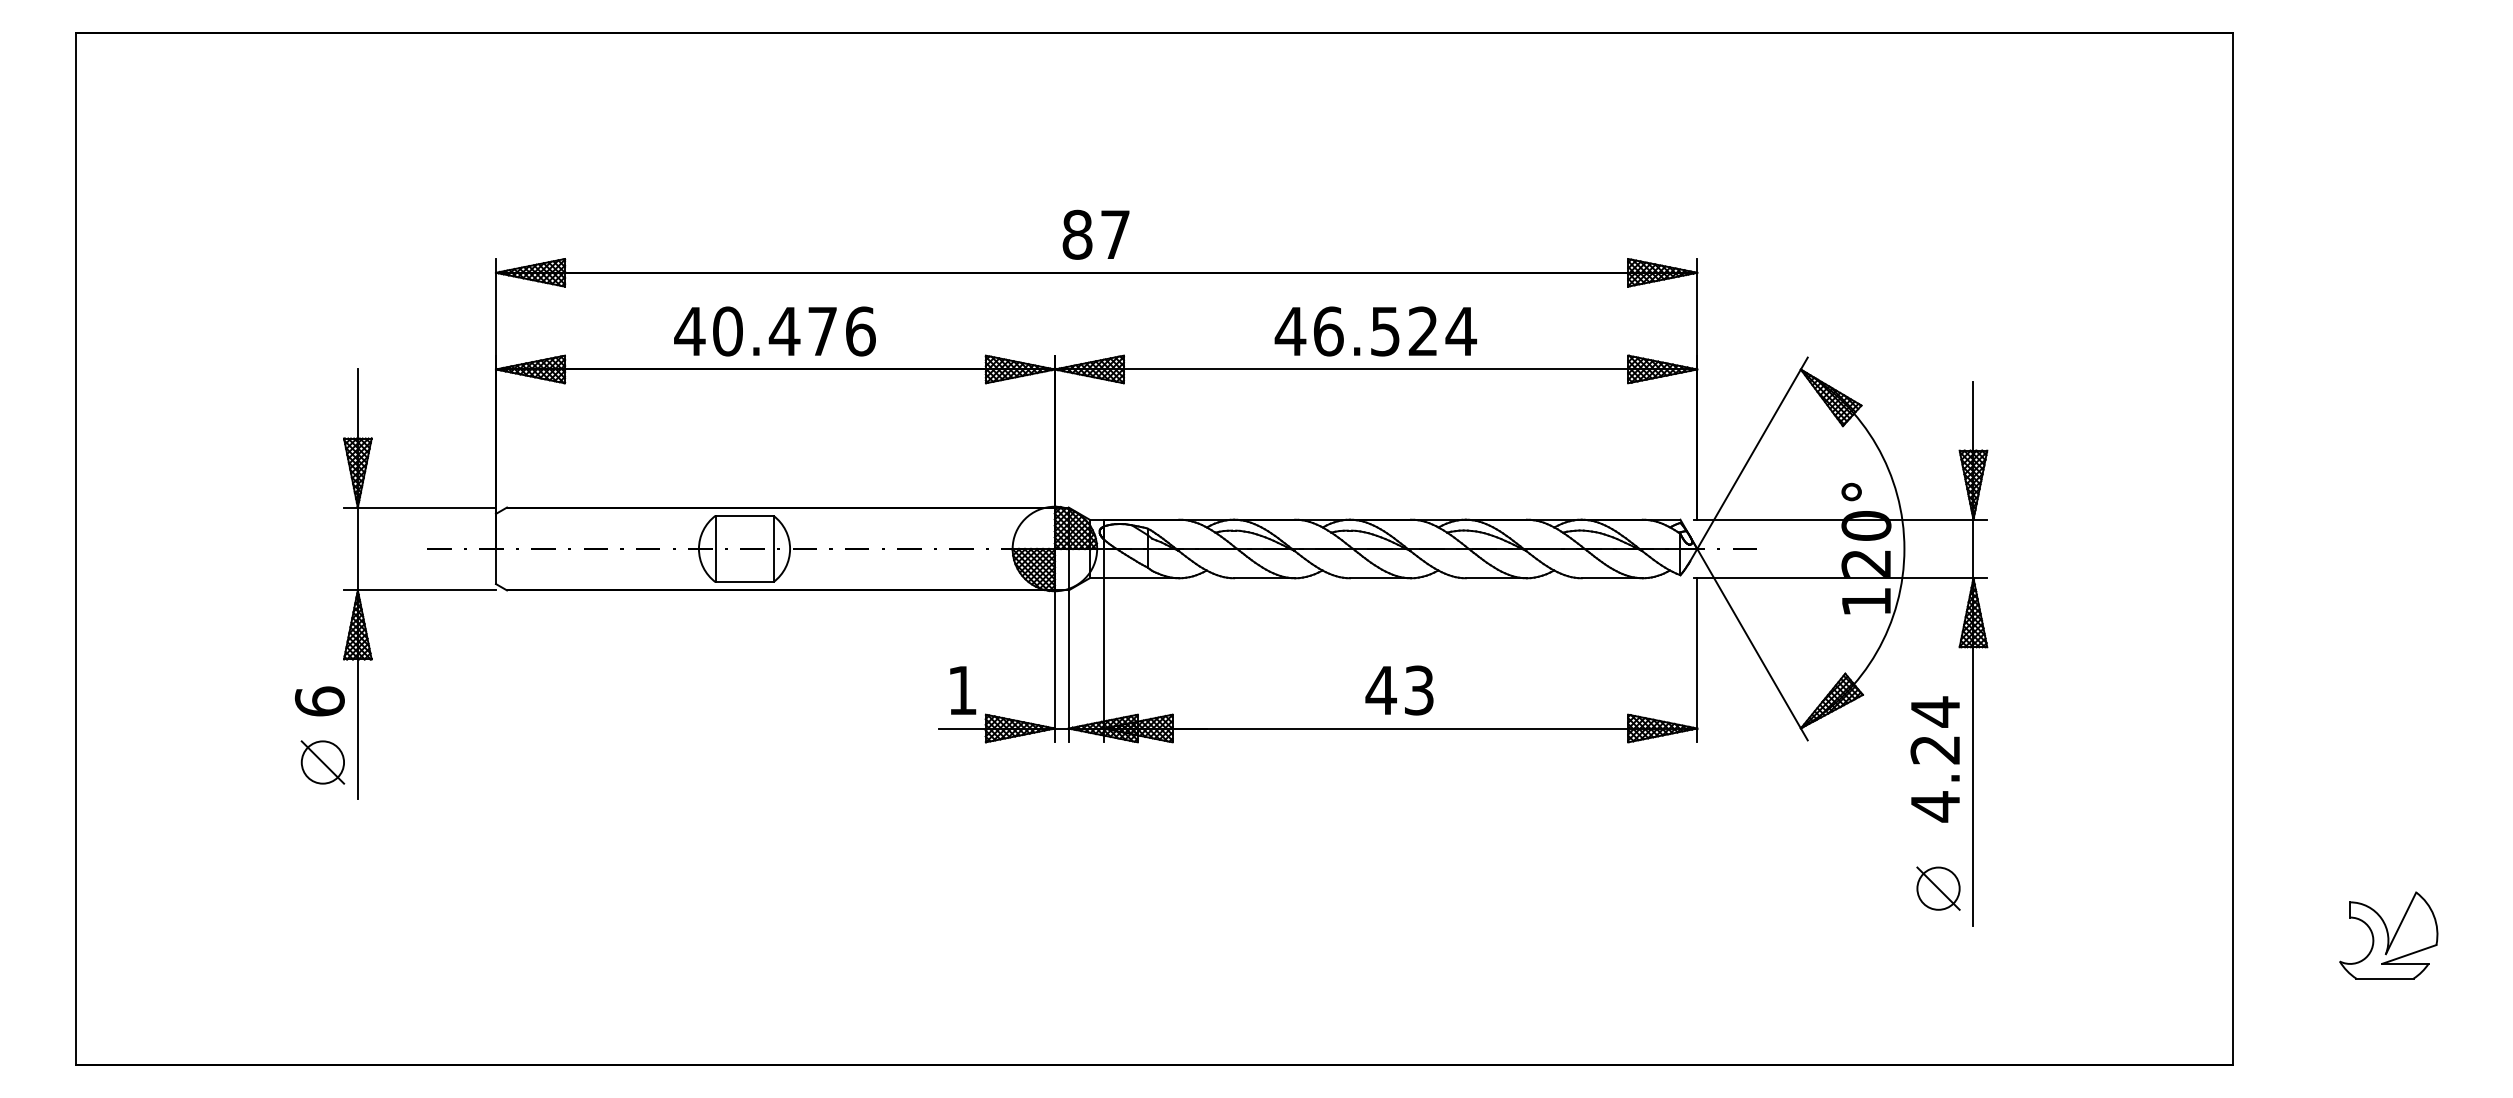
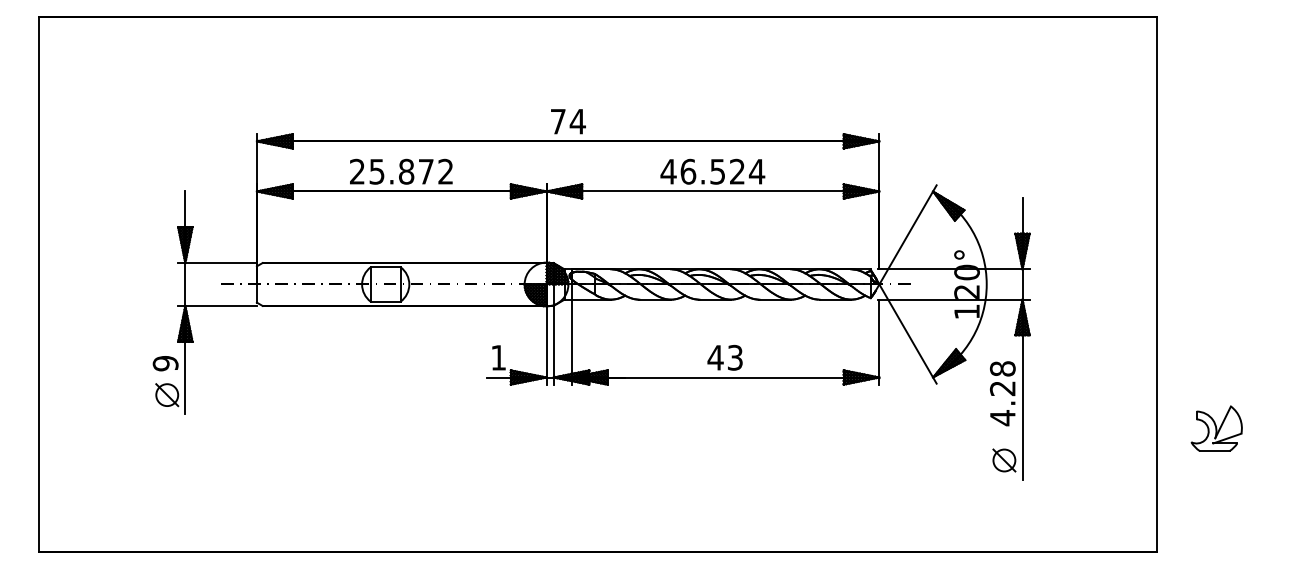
text: (1095, 234) -> (567, 121), 87 -> 74
text: (774, 330) -> (401, 171), 40.476 -> 25.872
text: (319, 701) -> (165, 363), 6 -> 9
text: (1934, 711) -> (1002, 368), 4.24 -> 4.28
part: (2388, 934) -> (1216, 428), moved

